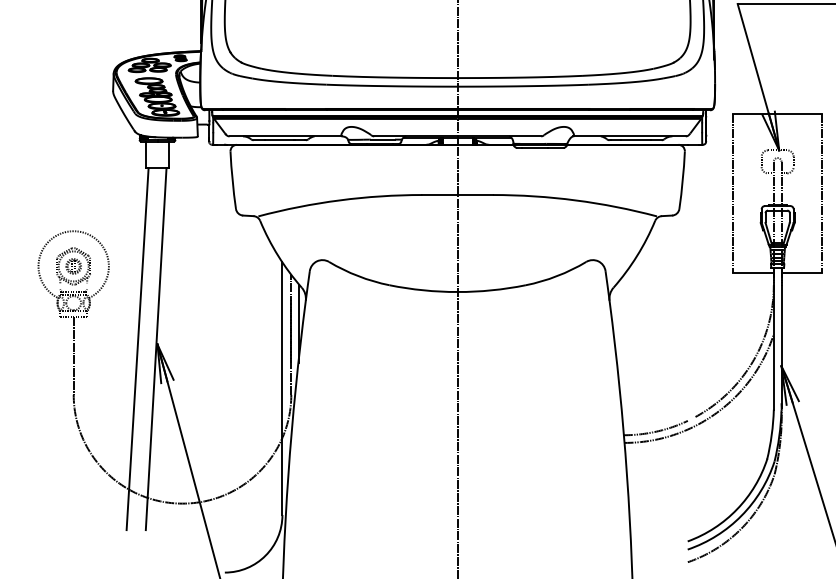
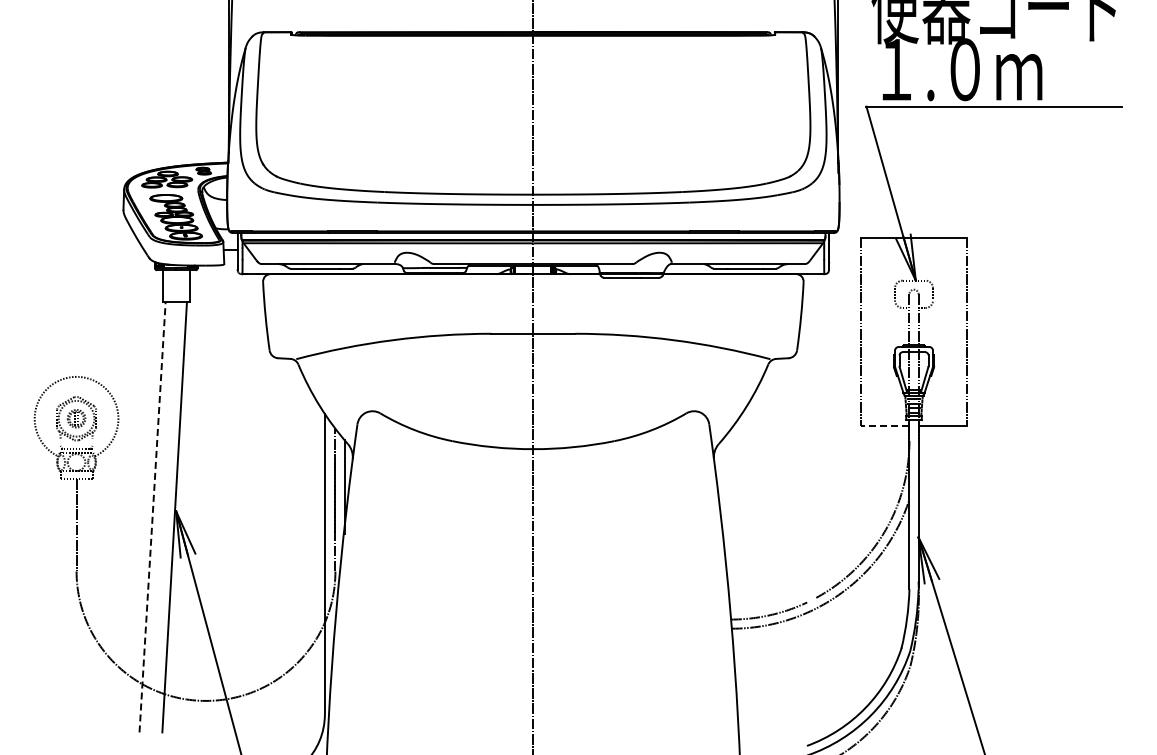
line: (752, 272) -> (884, 426), solid -> dashed
line: (137, 349) -> (152, 517), solid -> dashed

